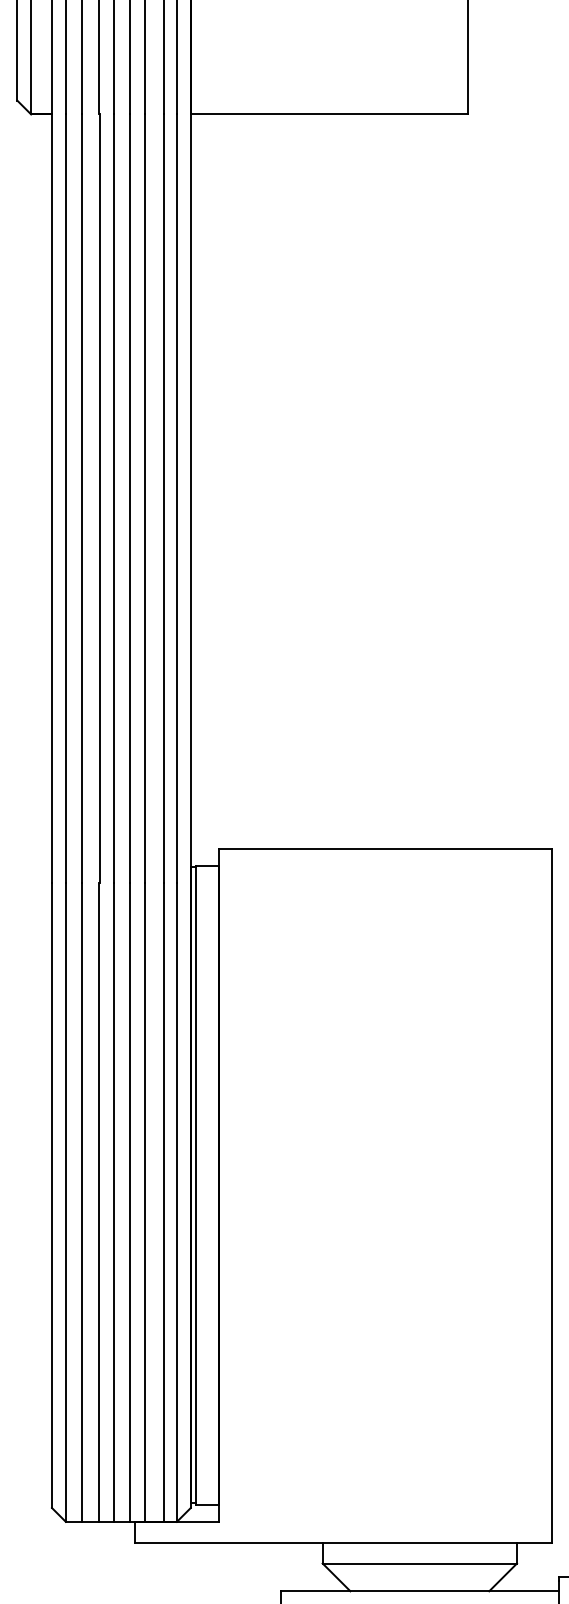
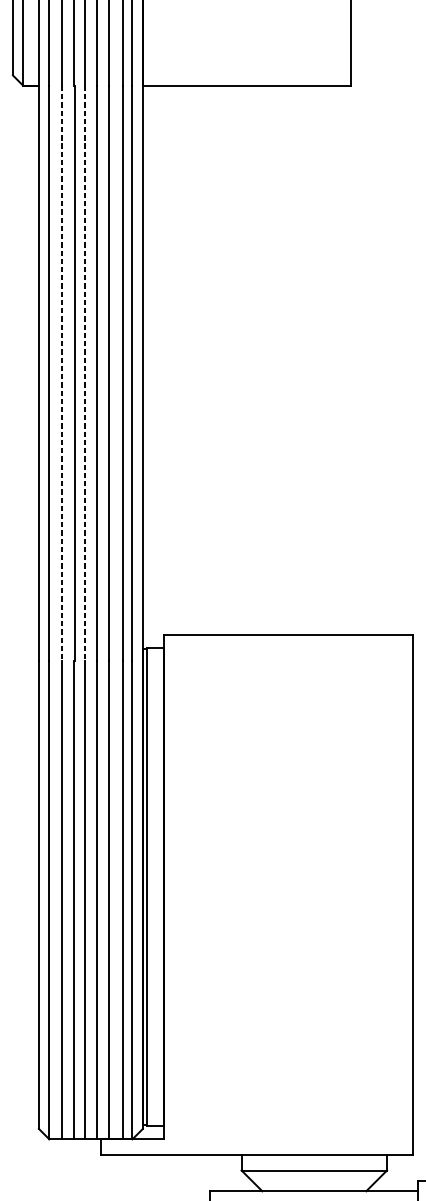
line: (82, 499) -> (61, 374), solid -> dashed
line: (113, 499) -> (85, 374), solid -> dashed

